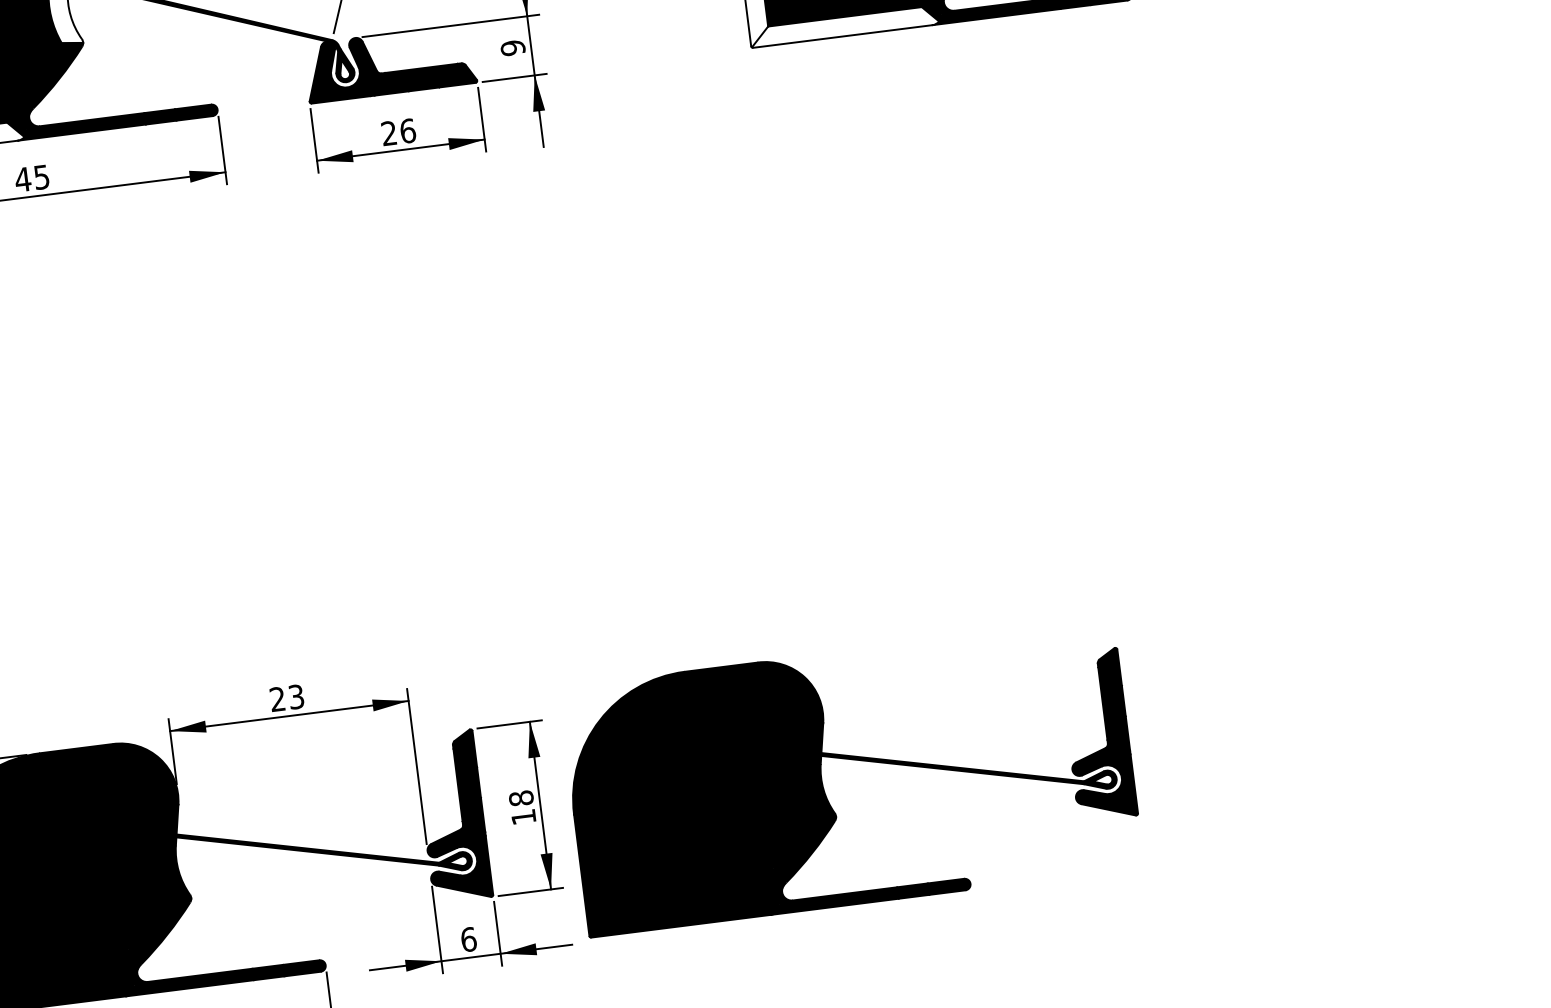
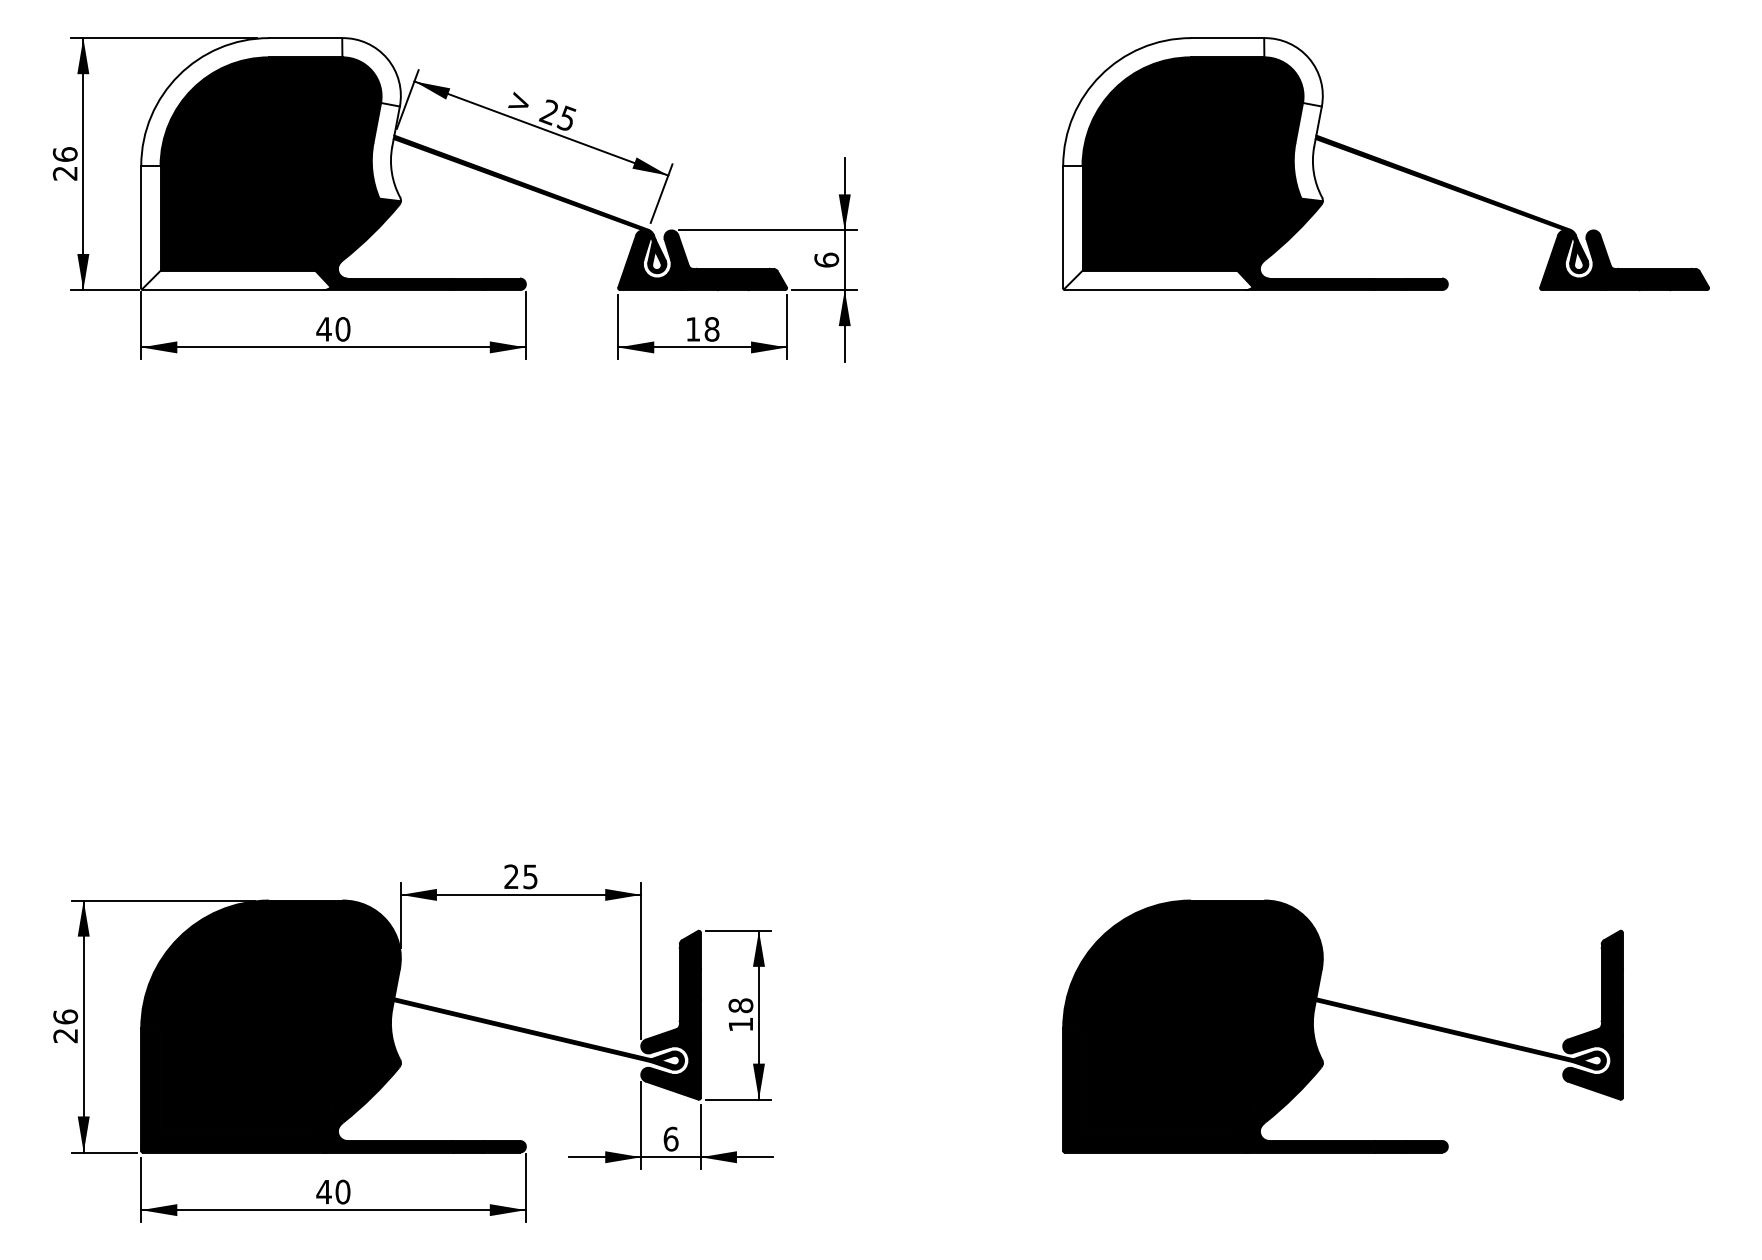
text: (512, 47) -> (826, 259), 9 -> 6
text: (398, 132) -> (702, 329), 26 -> 18
text: (41, 177) -> (342, 329), 45 -> 40
text: (296, 696) -> (530, 876), 23 -> 25
part: (851, 760) -> (1345, 1009), moved

